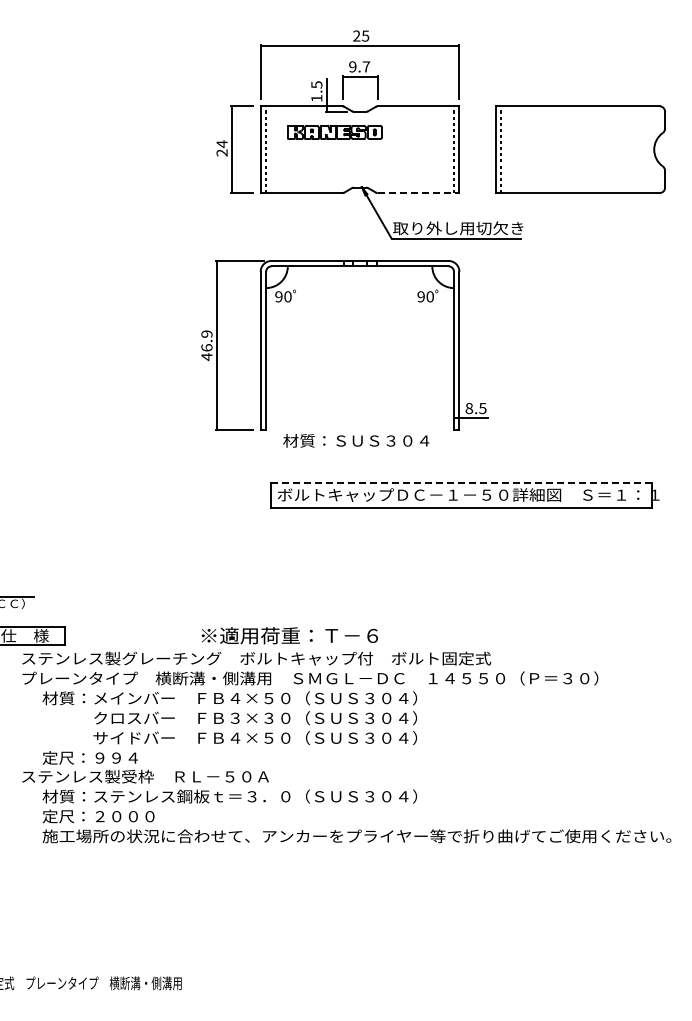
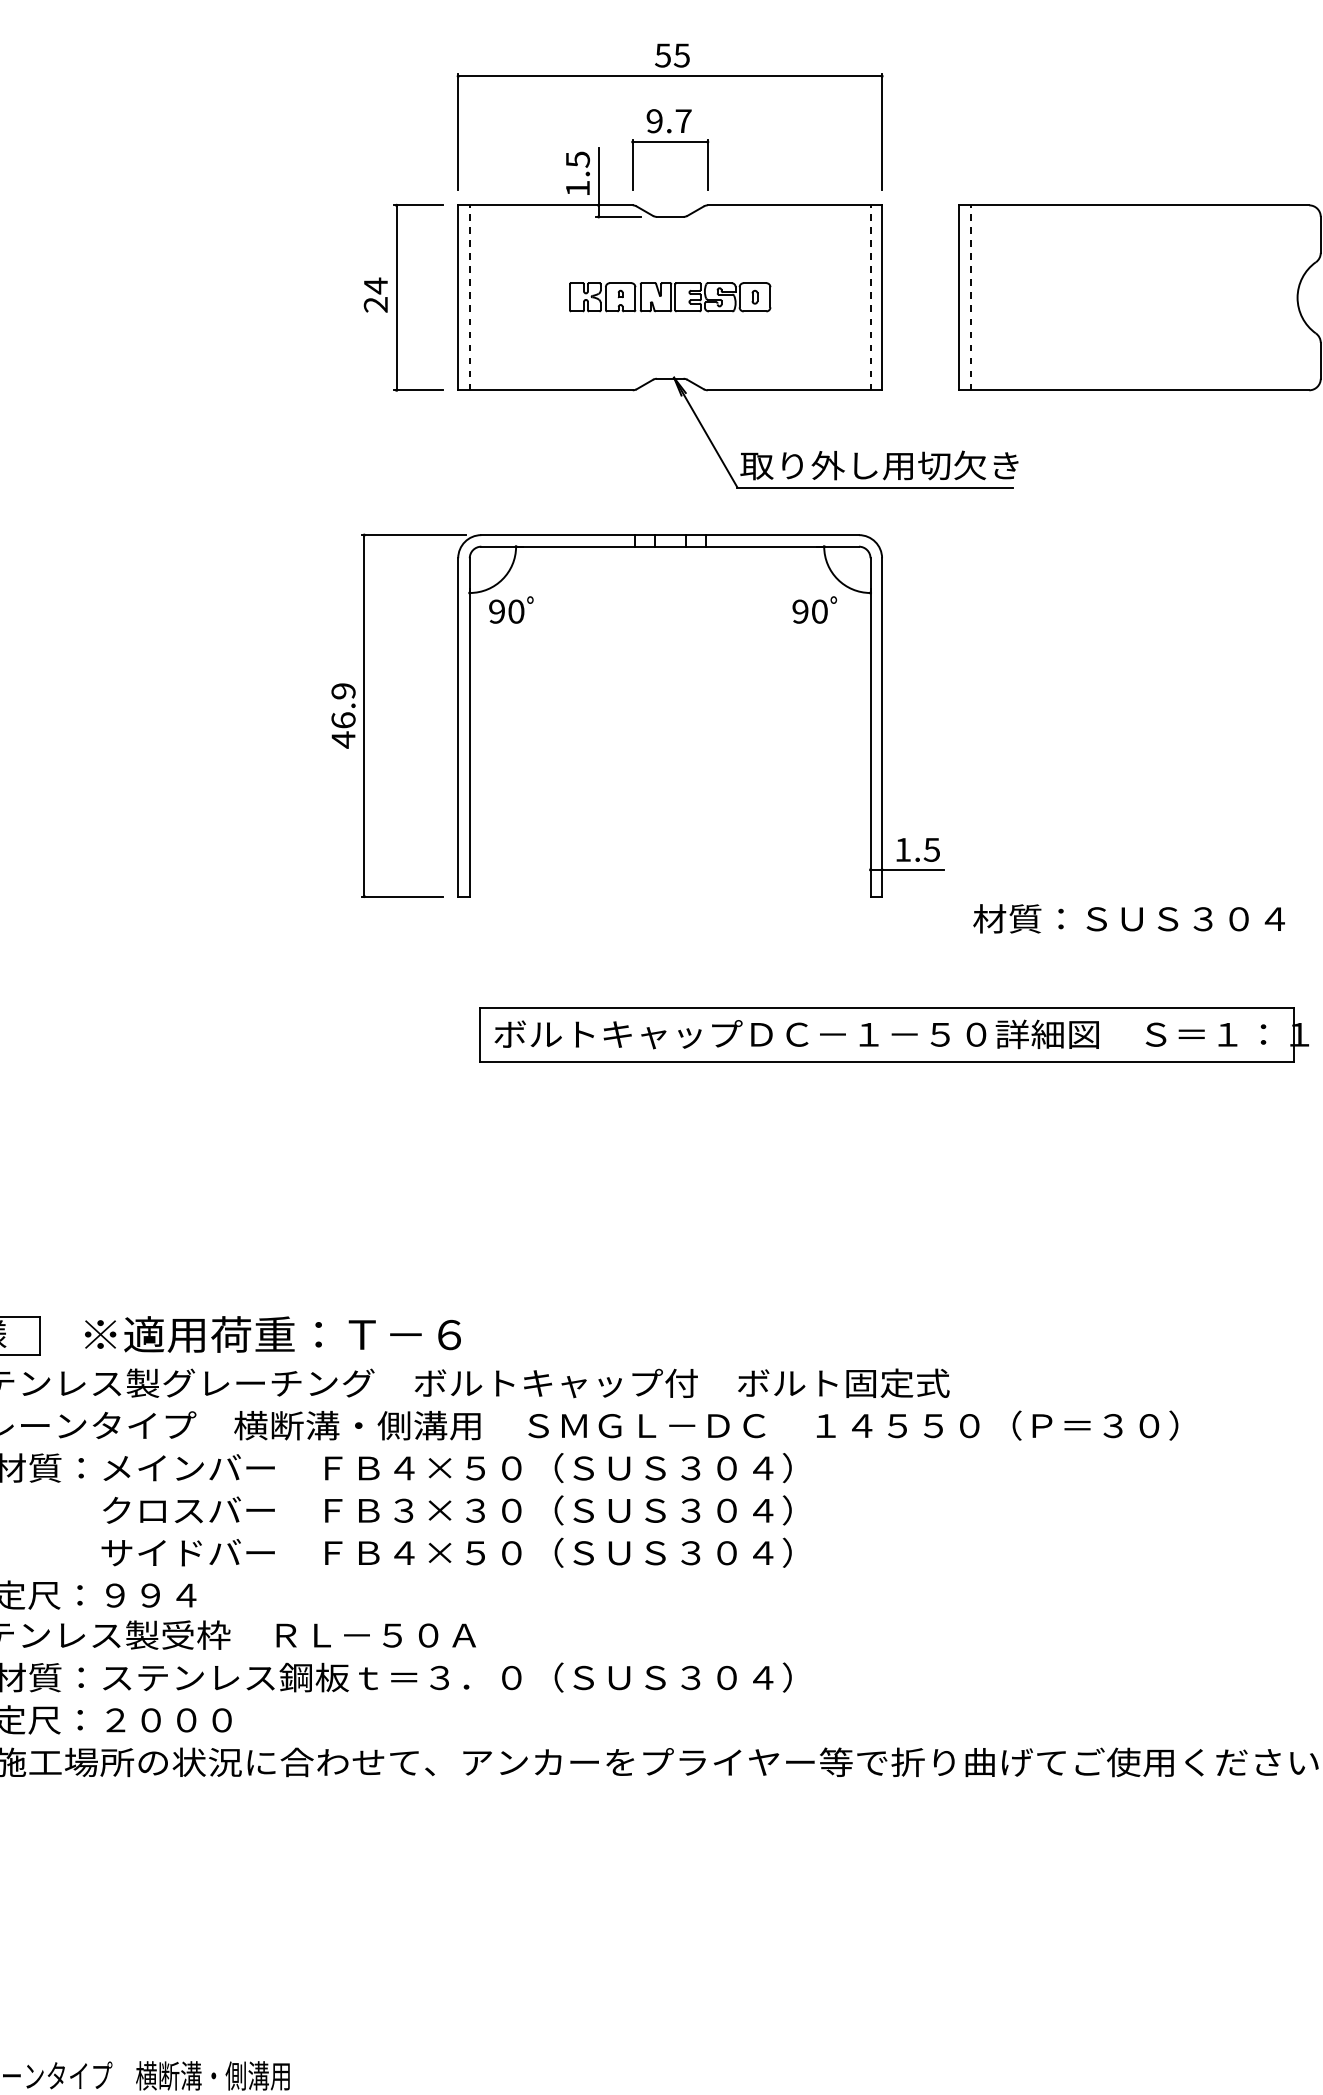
text: (356, 35) -> (662, 54), 25 -> 55
part: (334, 132) -> (668, 297), moved
line: (418, 193) -> (794, 391), dashed -> solid
text: (469, 408) -> (903, 849), 8.5 -> 1.5
text: (356, 440) -> (1129, 918), moved
line: (461, 482) -> (886, 1007), dashed -> solid
text: (289, 635) -> (272, 1334), moved

